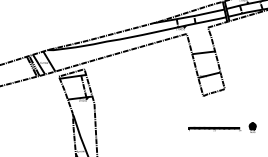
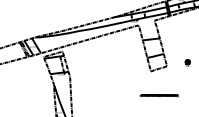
part: (252, 127) -> (187, 62), moved

